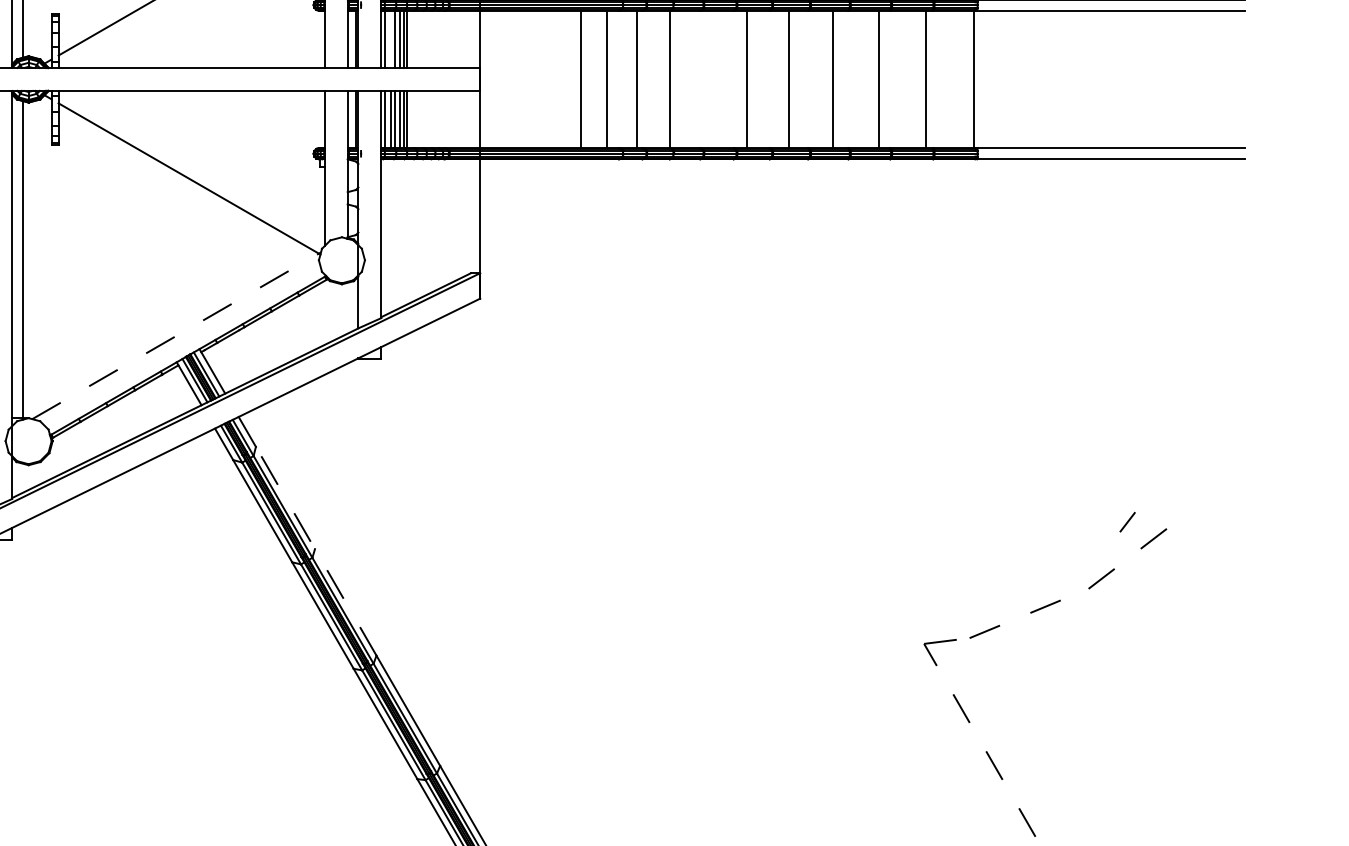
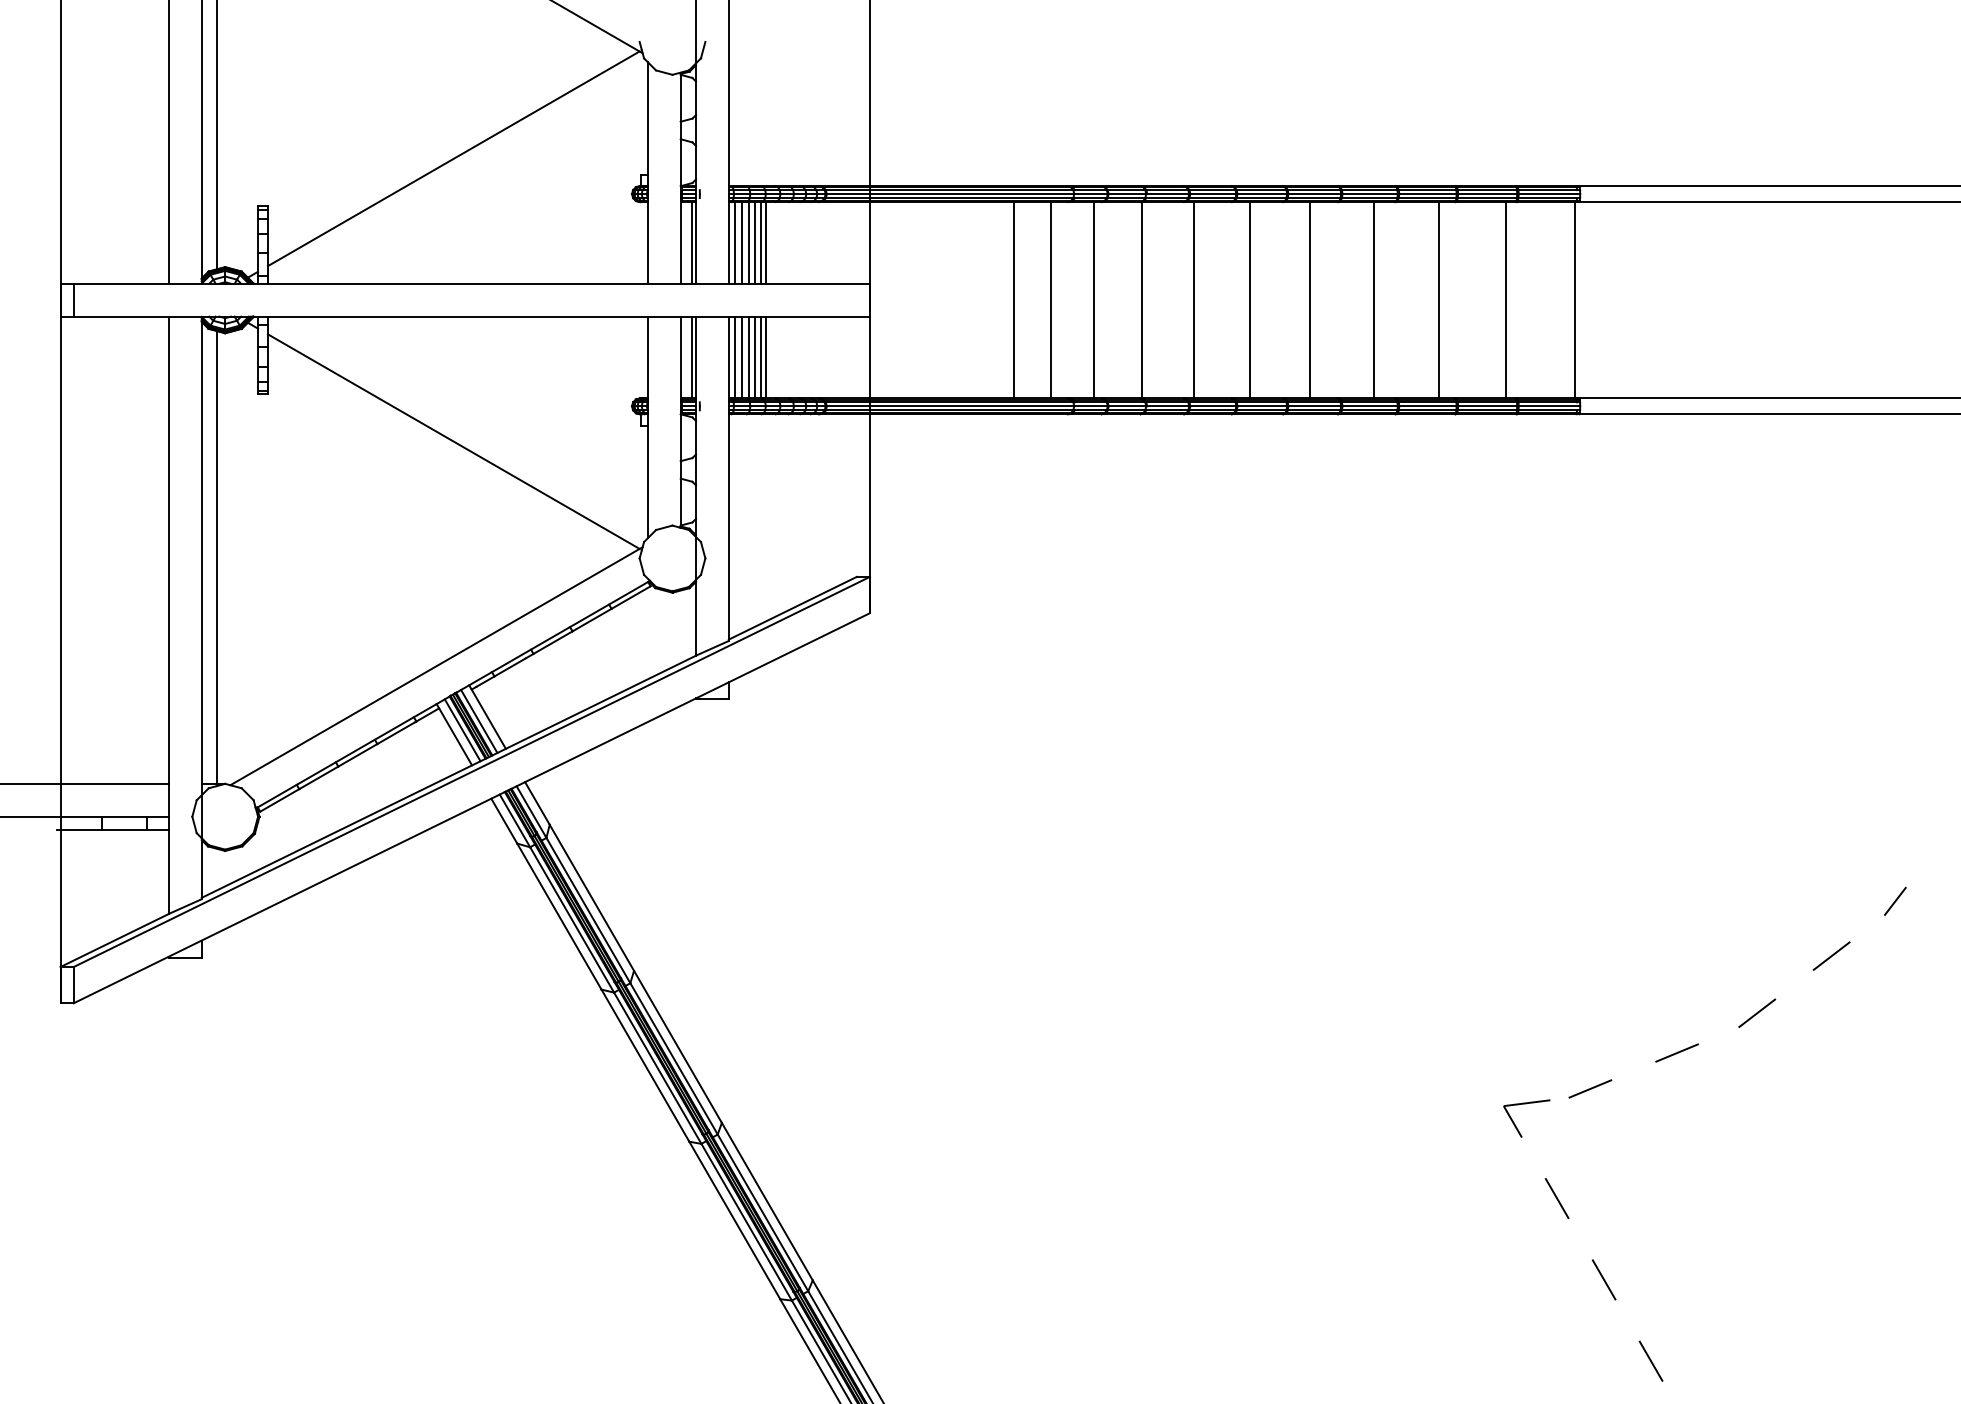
line: (390, 39) -> (742, 242), added
line: (706, 79) -> (1193, 300), added
line: (176, 335) -> (436, 665), dashed -> solid
line: (1127, 521) -> (1895, 900), moved
line: (316, 551) -> (635, 973), dashed -> solid

